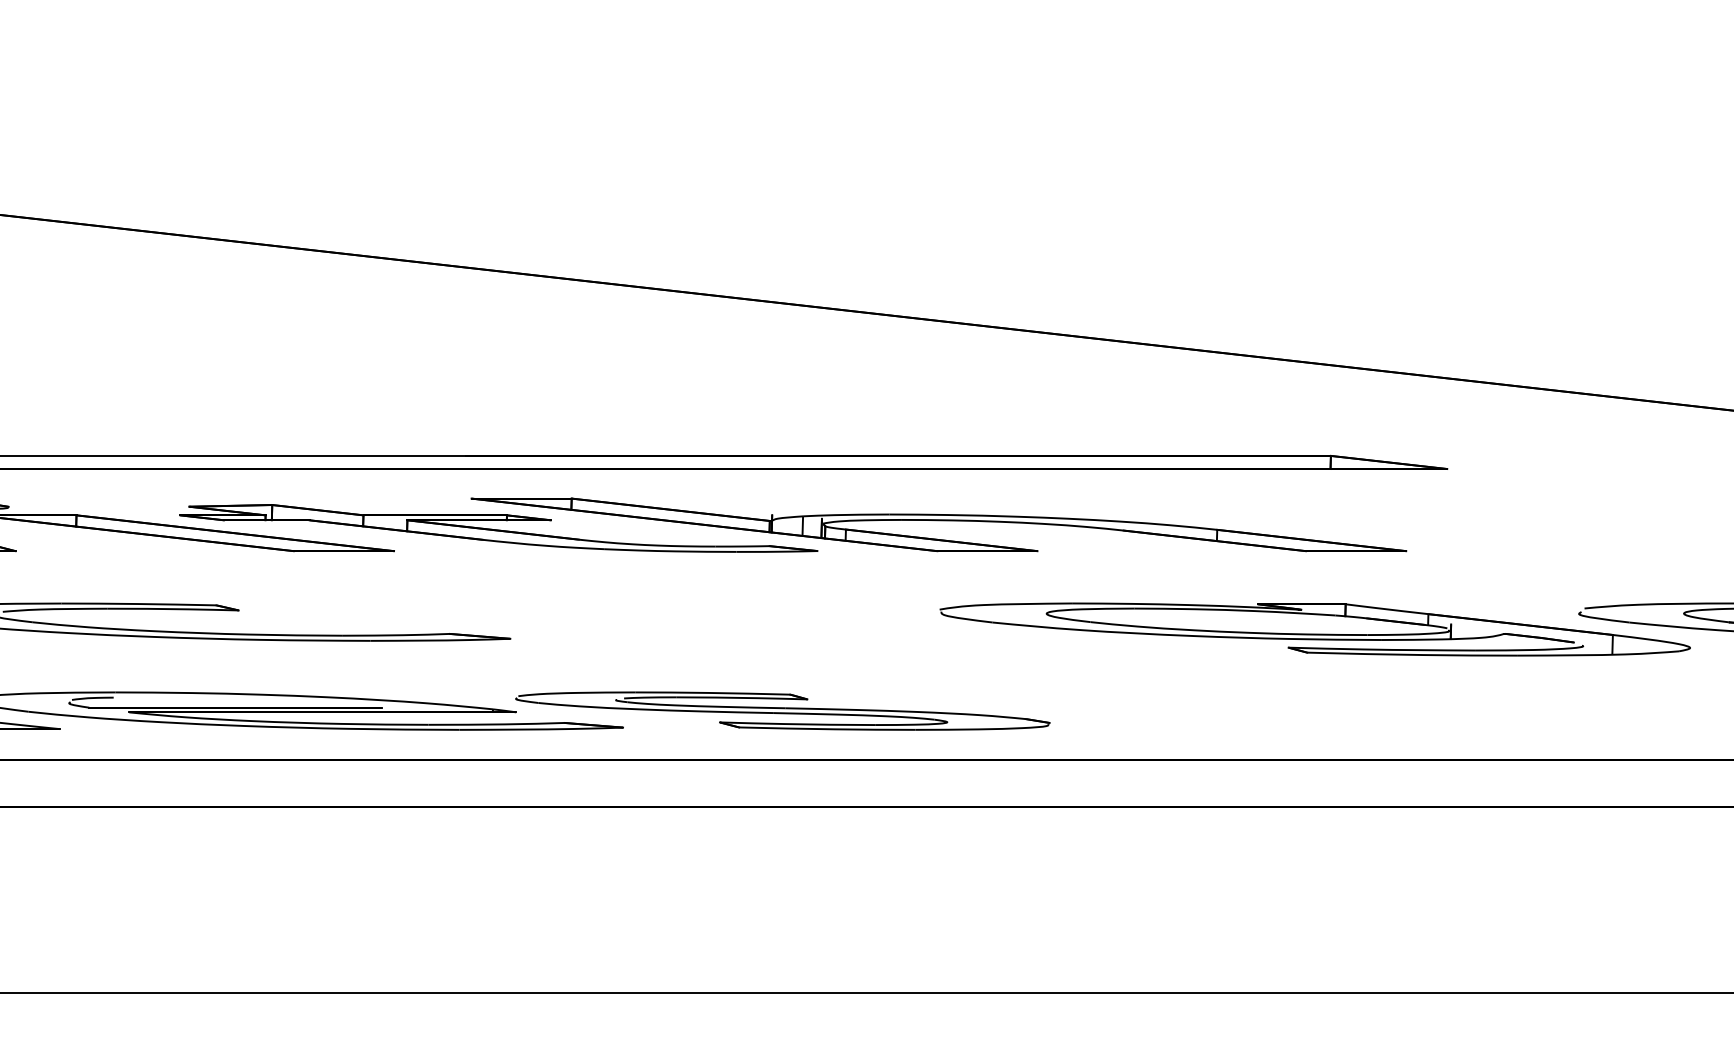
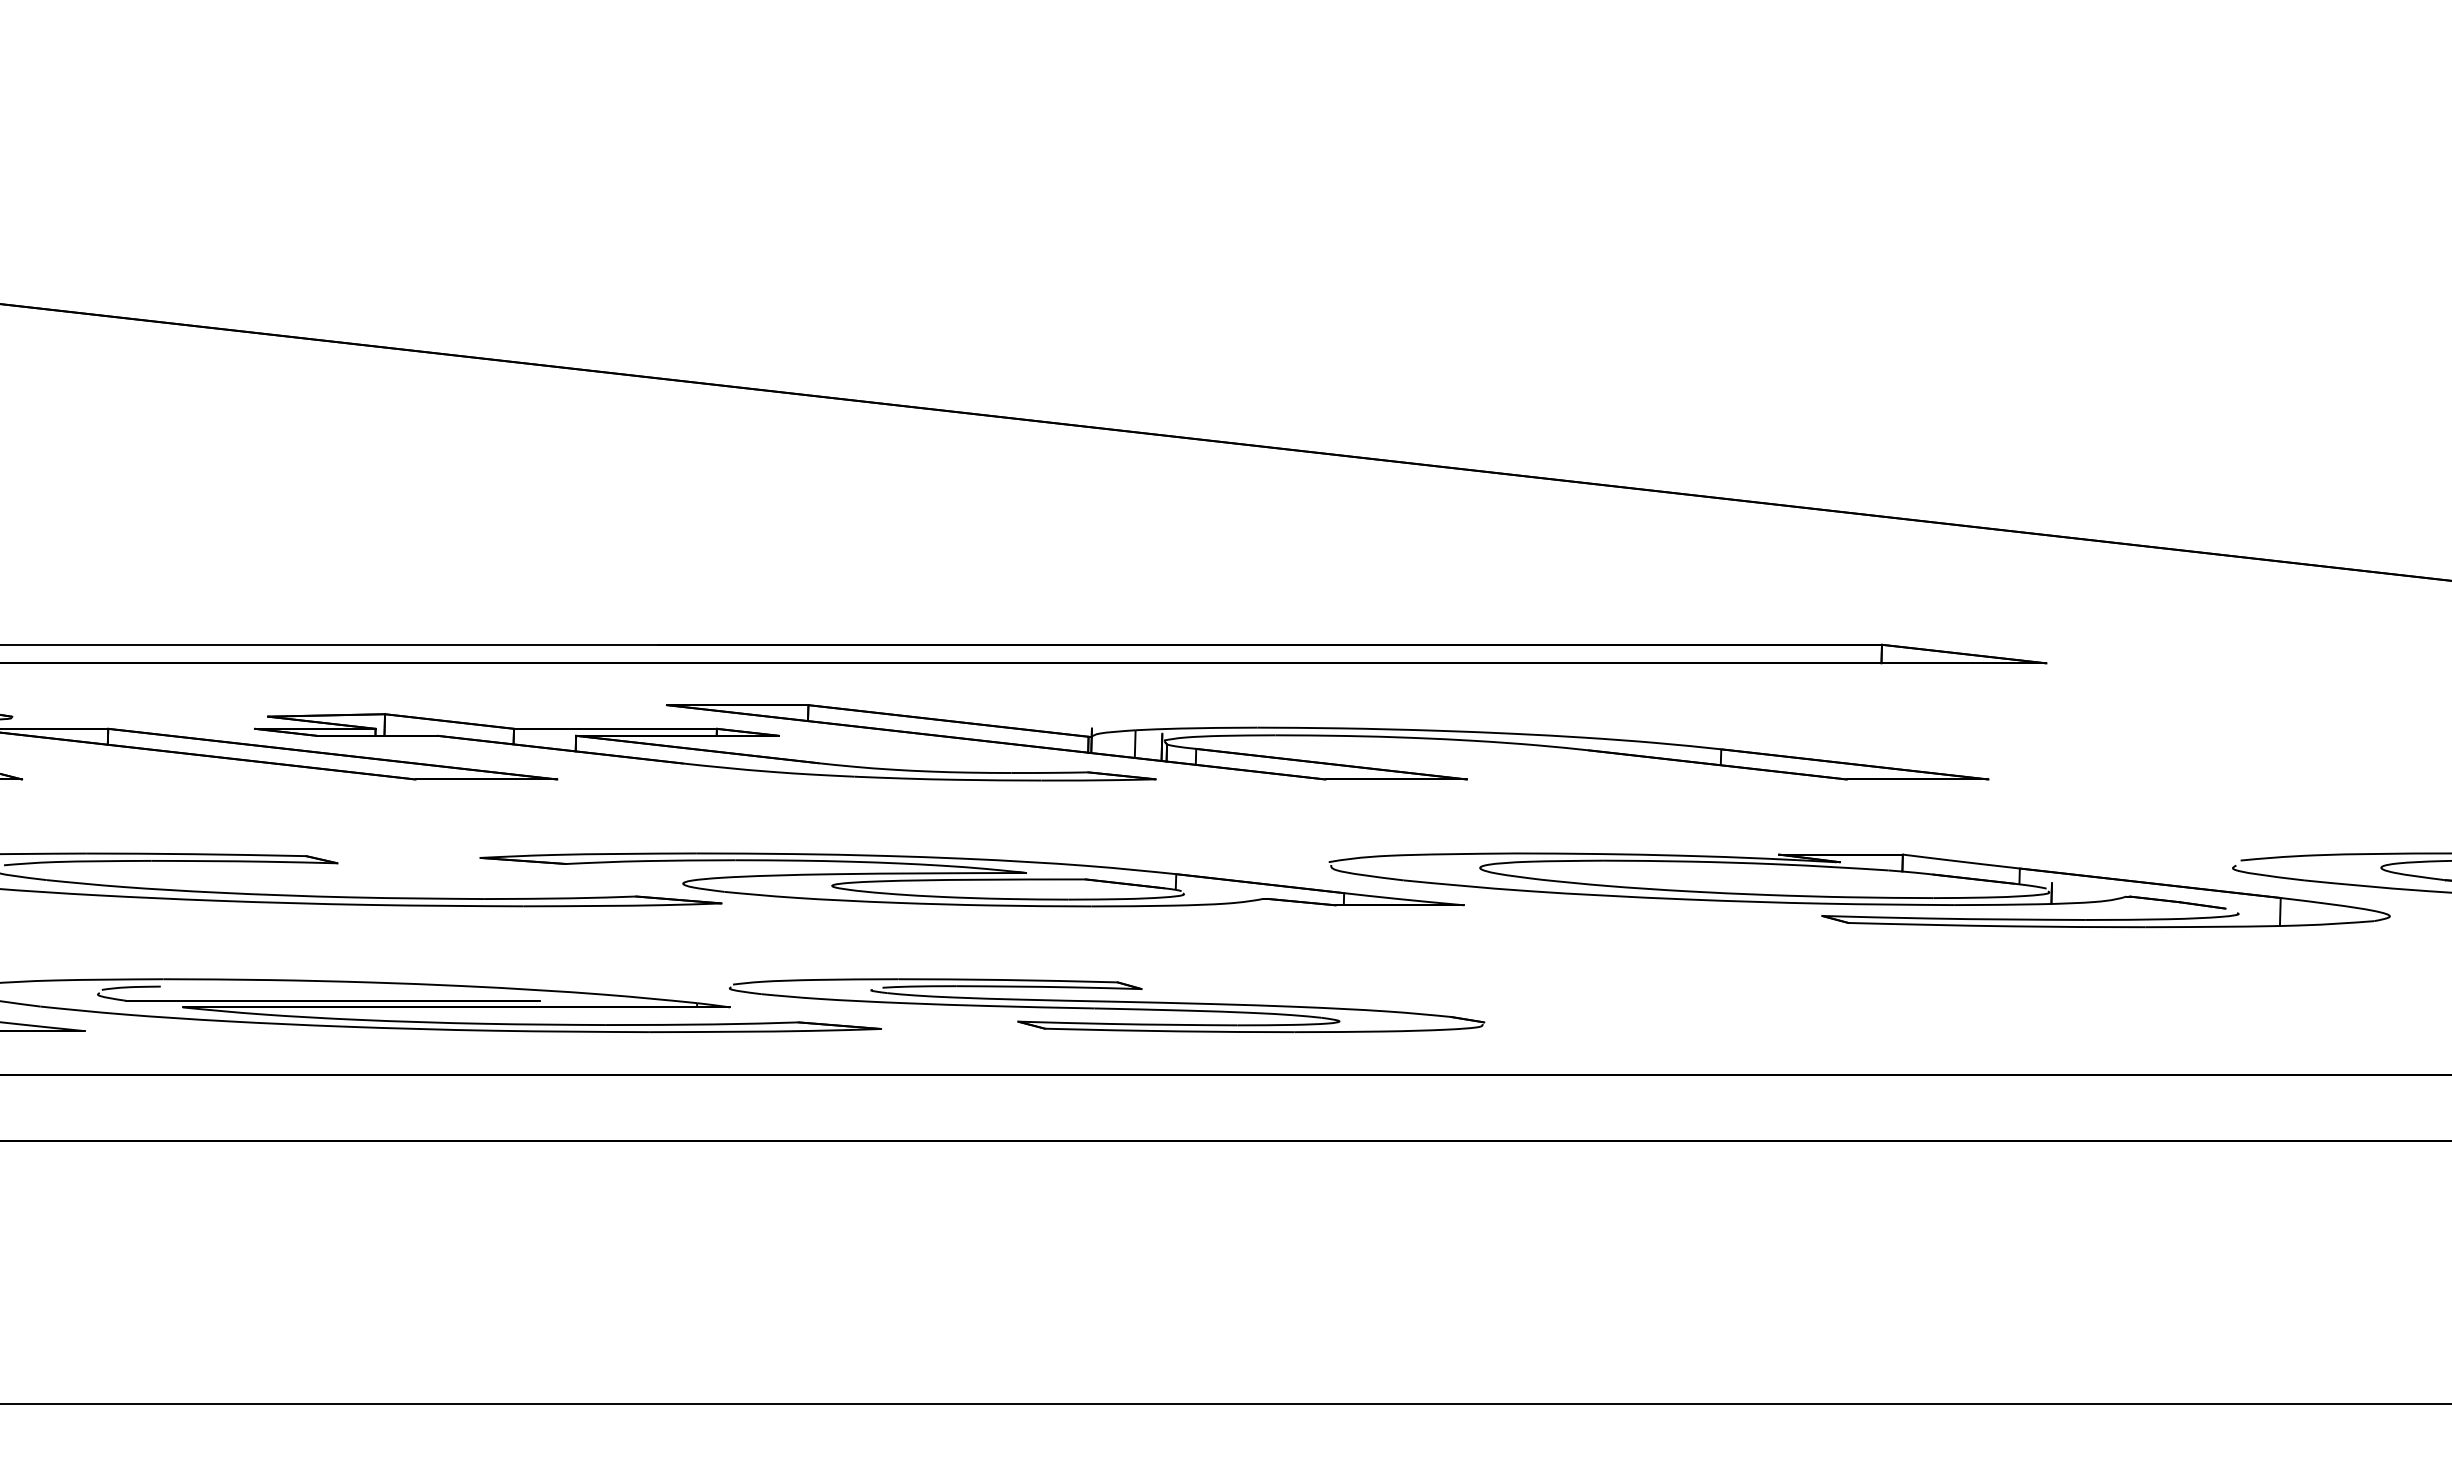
part: (687, 621) -> (971, 879), added

